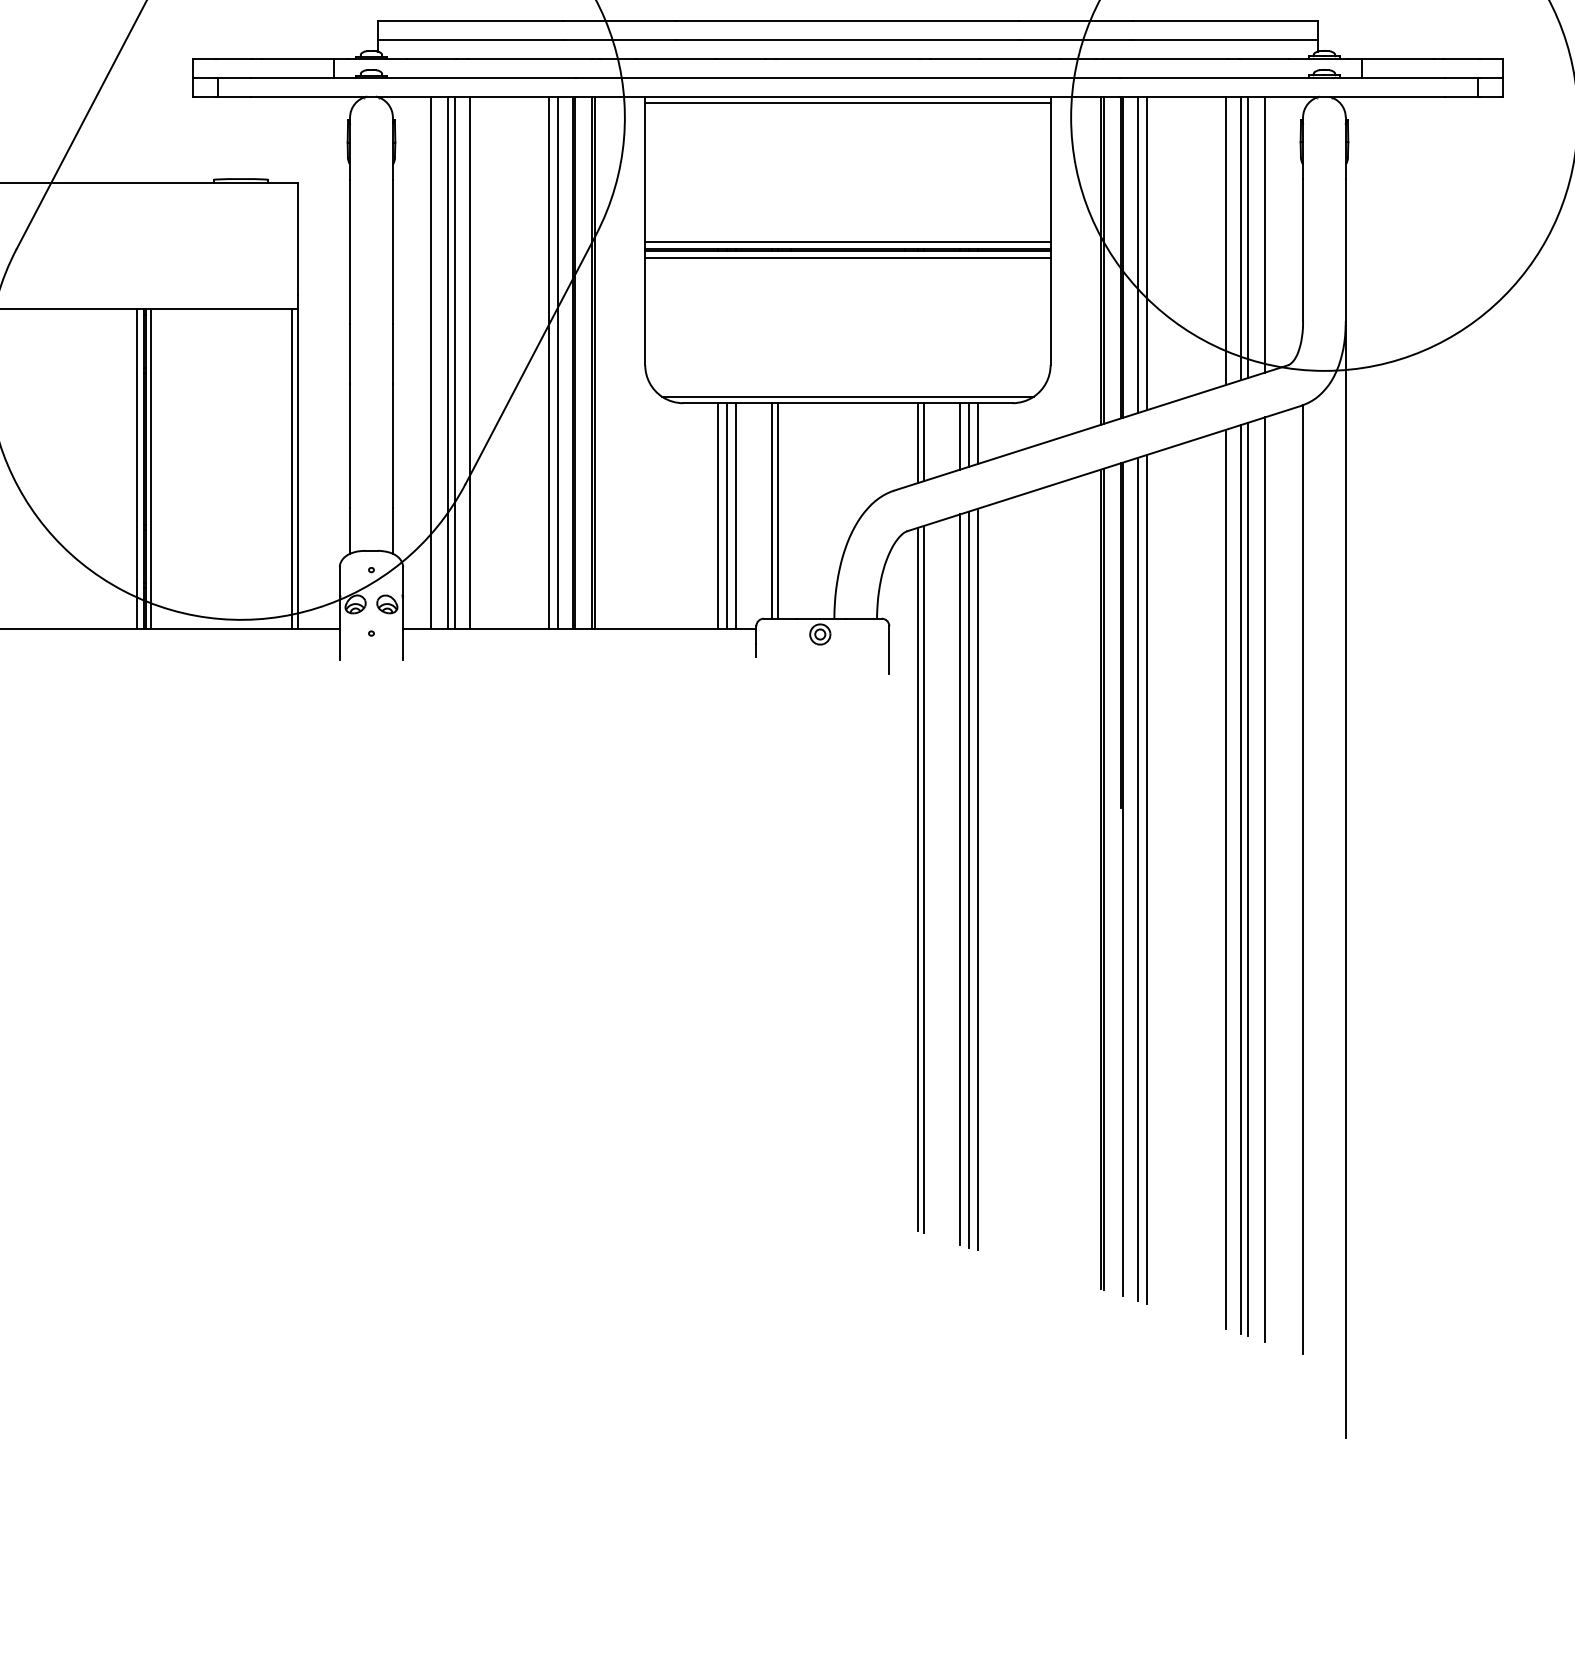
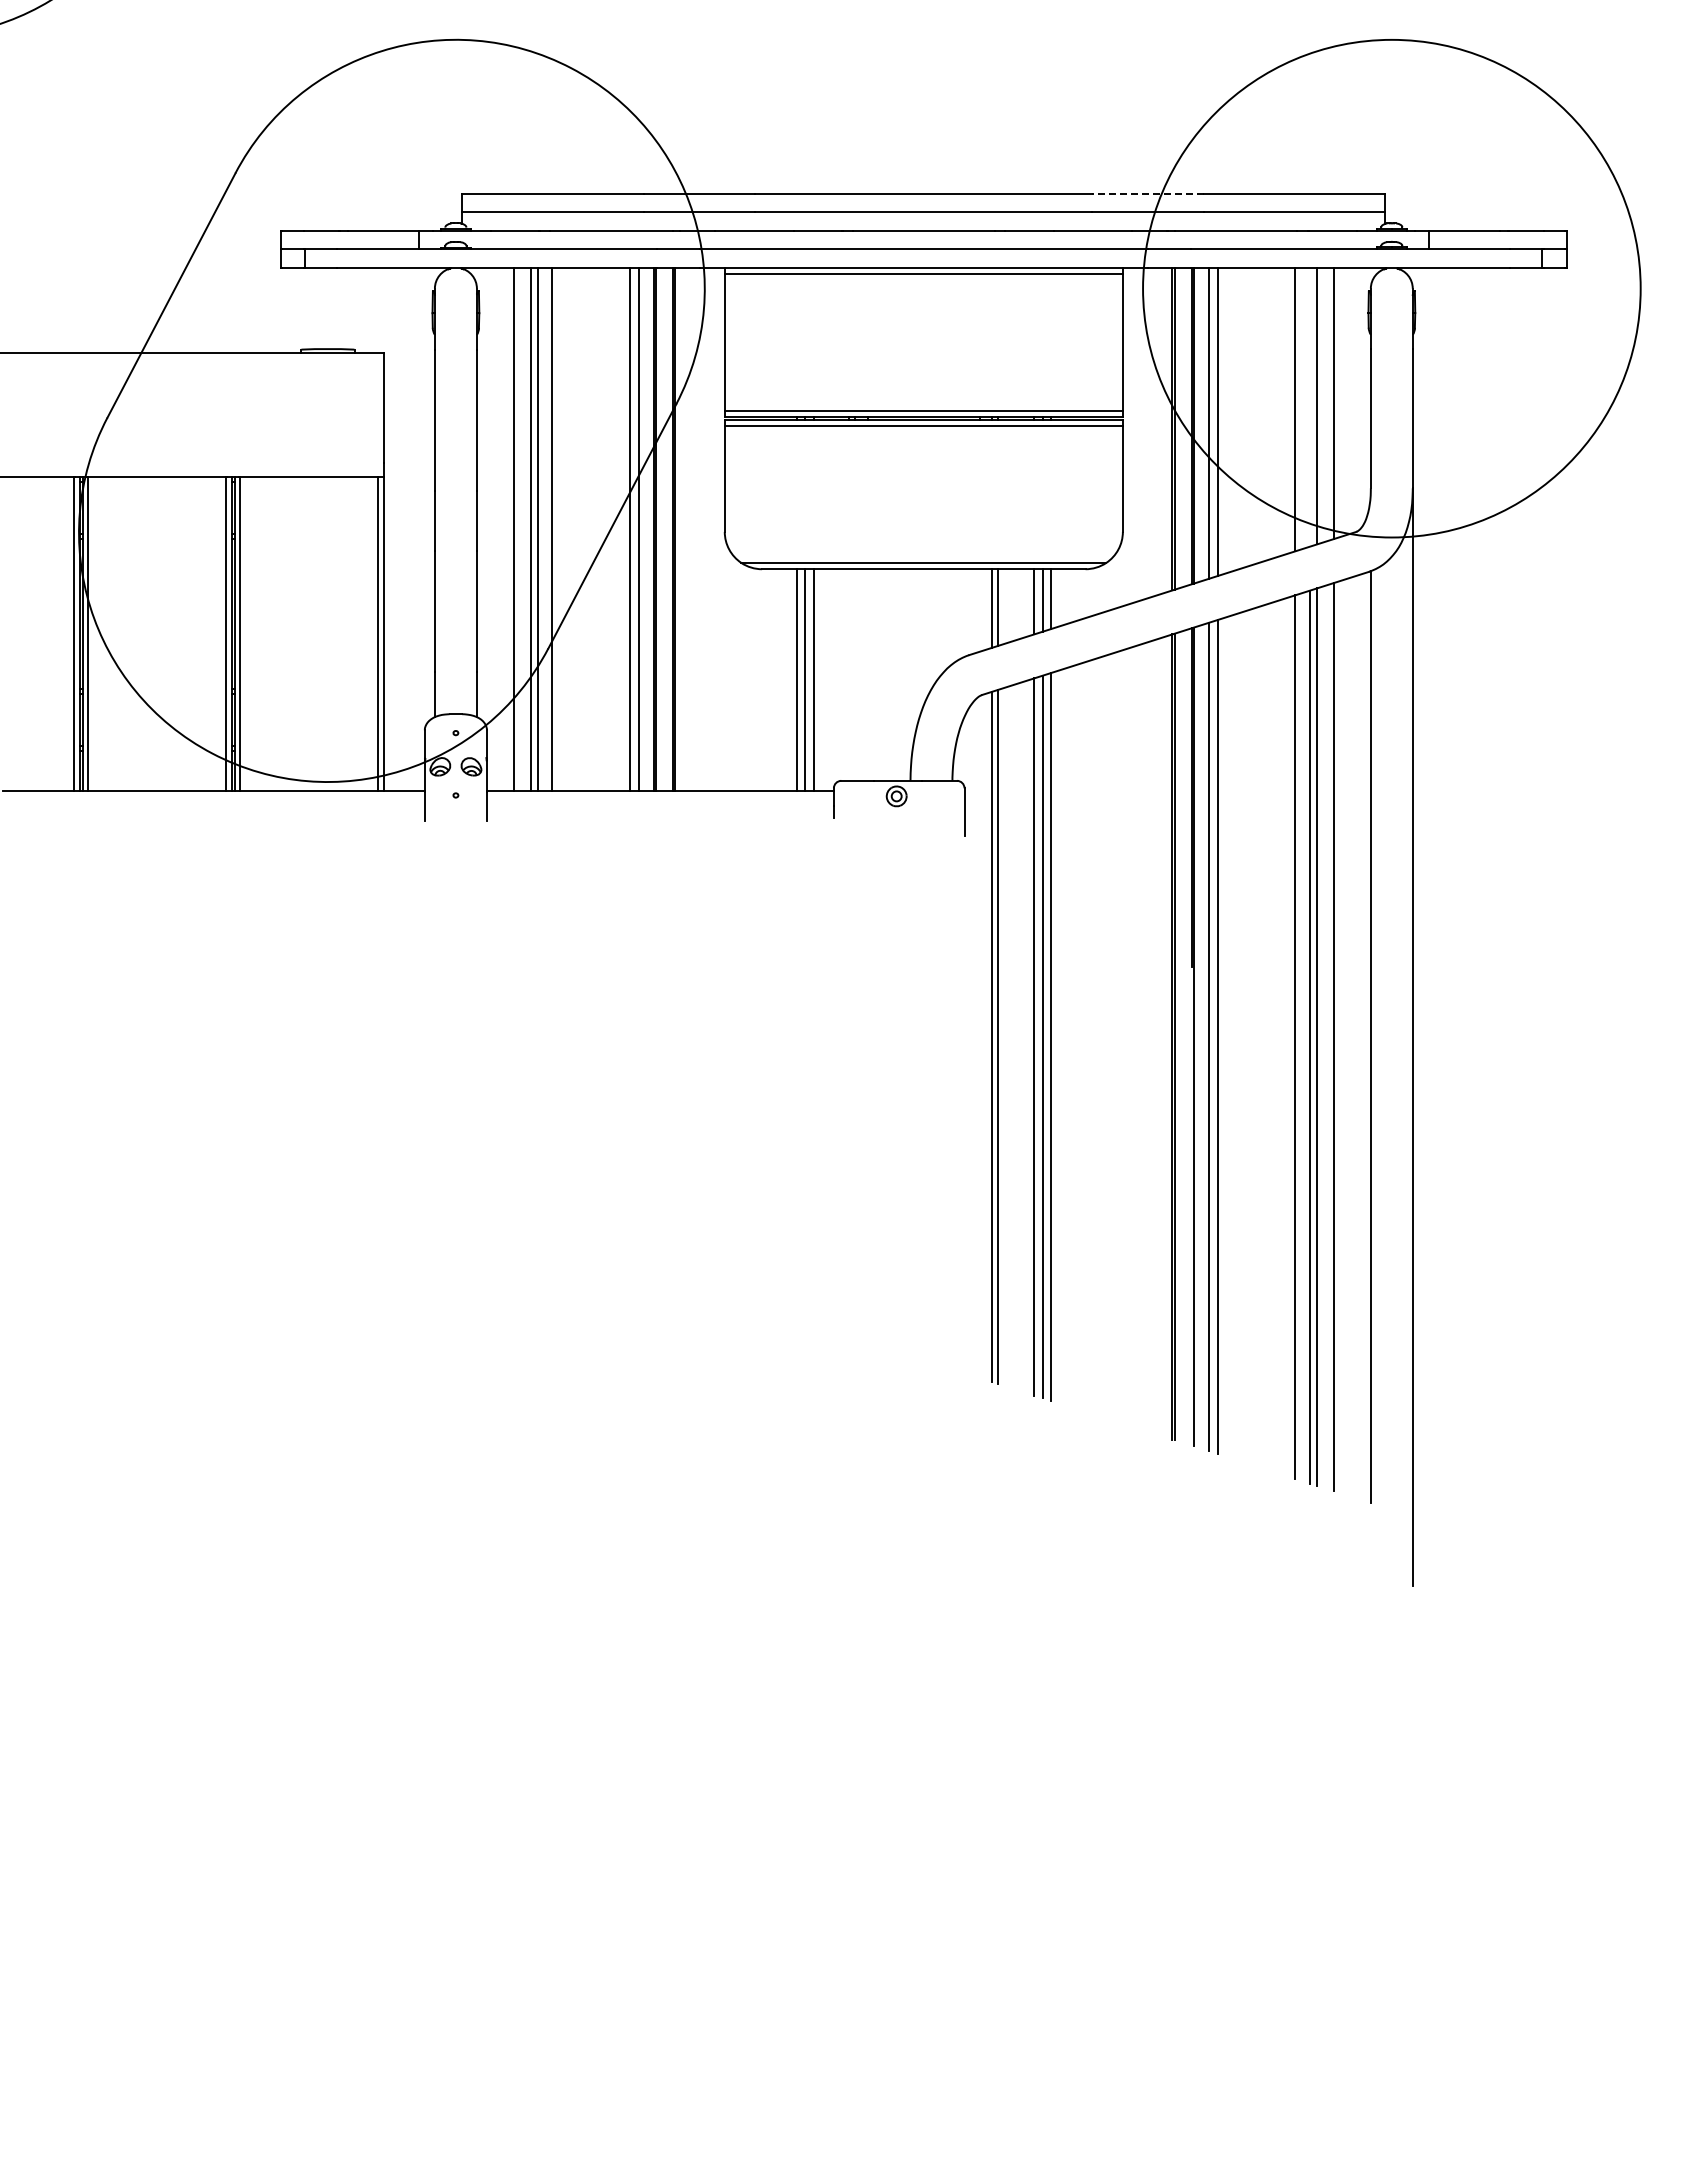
line: (1075, 20) -> (1147, 193), solid -> dashed
line: (1241, 238) -> (1310, 407), removed
line: (772, 510) -> (849, 674), removed
line: (778, 510) -> (855, 674), removed

